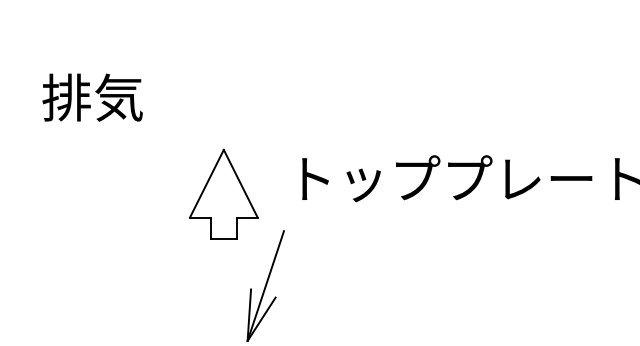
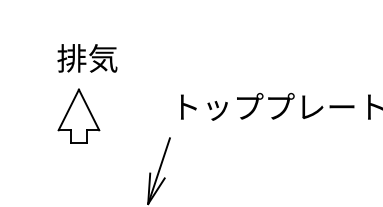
text: (92, 97) -> (87, 58), moved
part: (223, 193) -> (78, 115), moved

